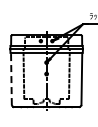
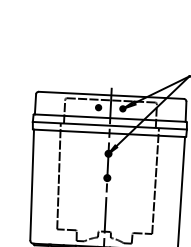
line: (11, 78) -> (32, 183), dashed -> solid

